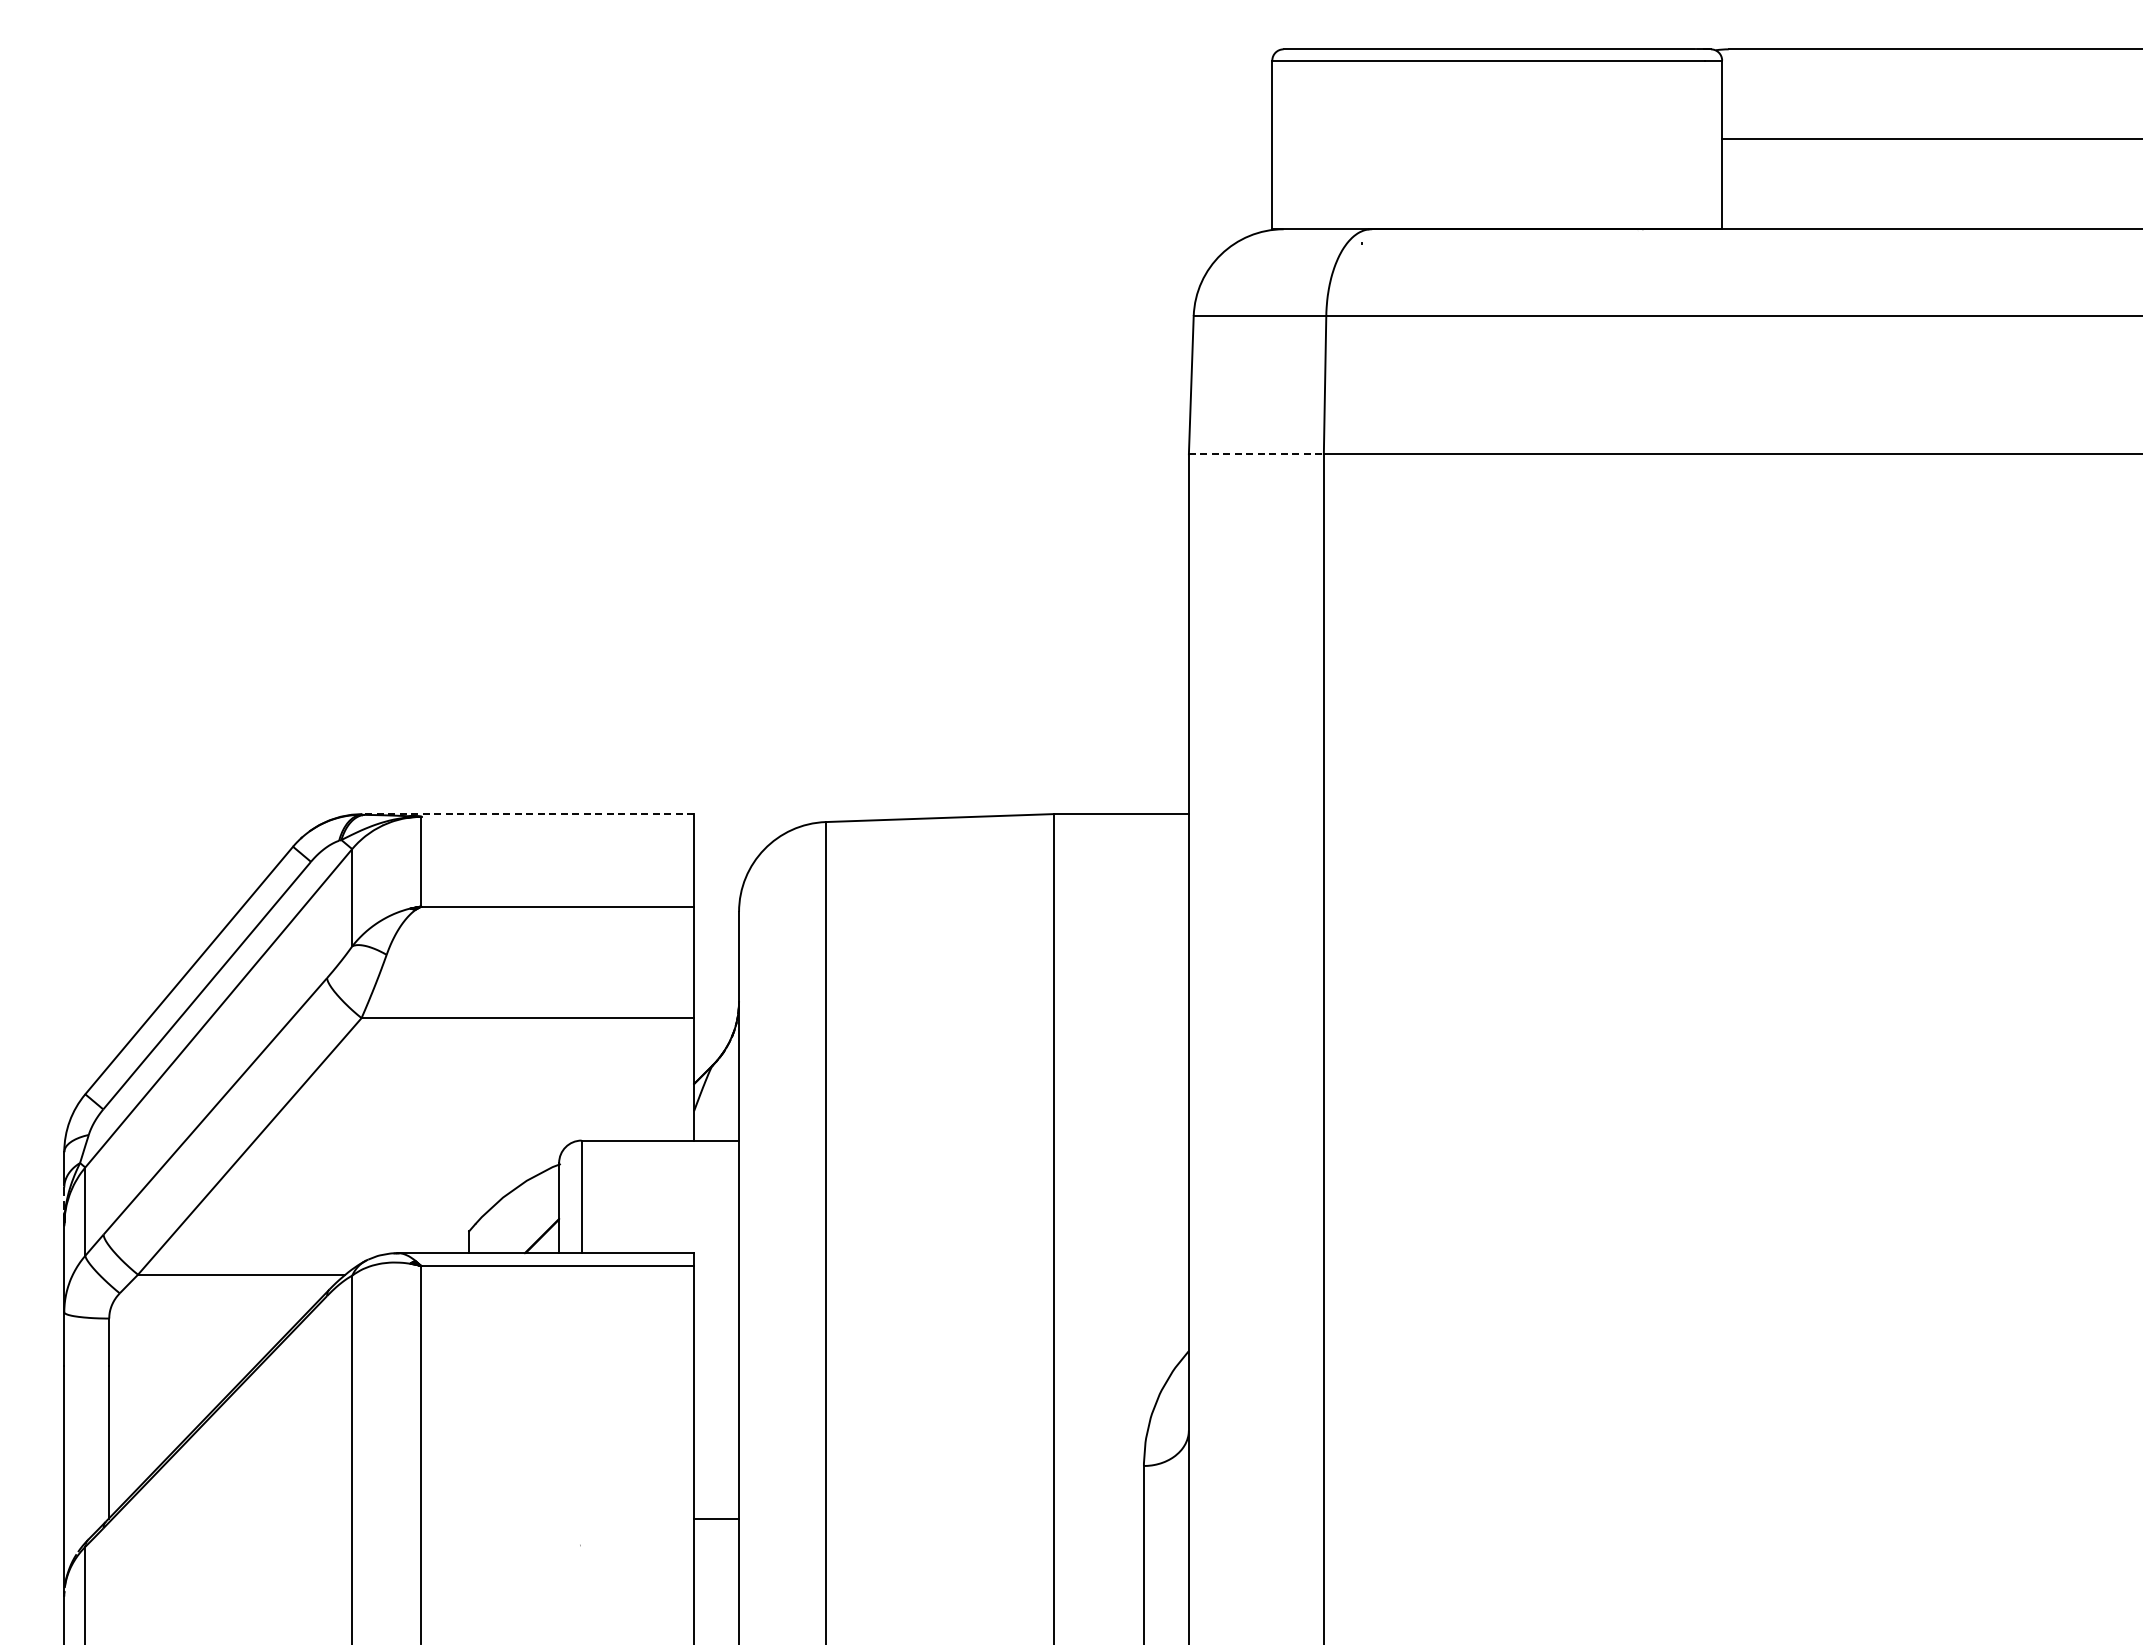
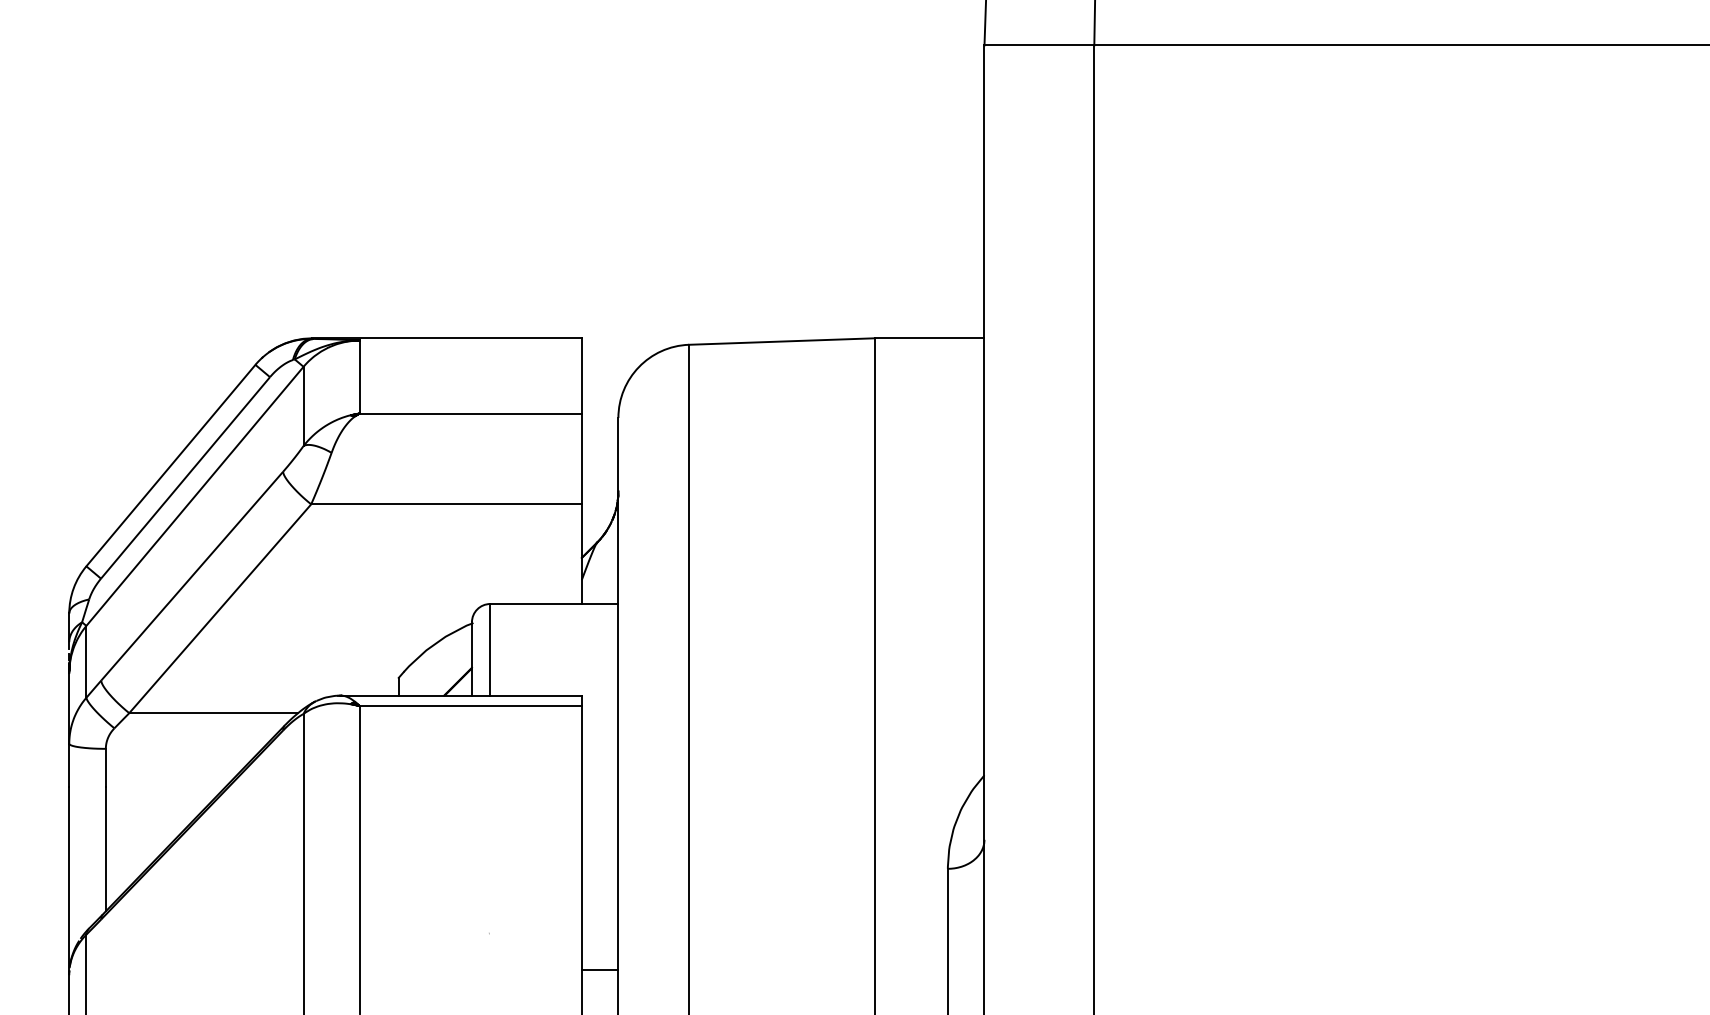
line: (1256, 454) -> (1039, 45), dashed -> solid
line: (528, 814) -> (447, 338), dashed -> solid
line: (716, 1519) -> (600, 970), moved

